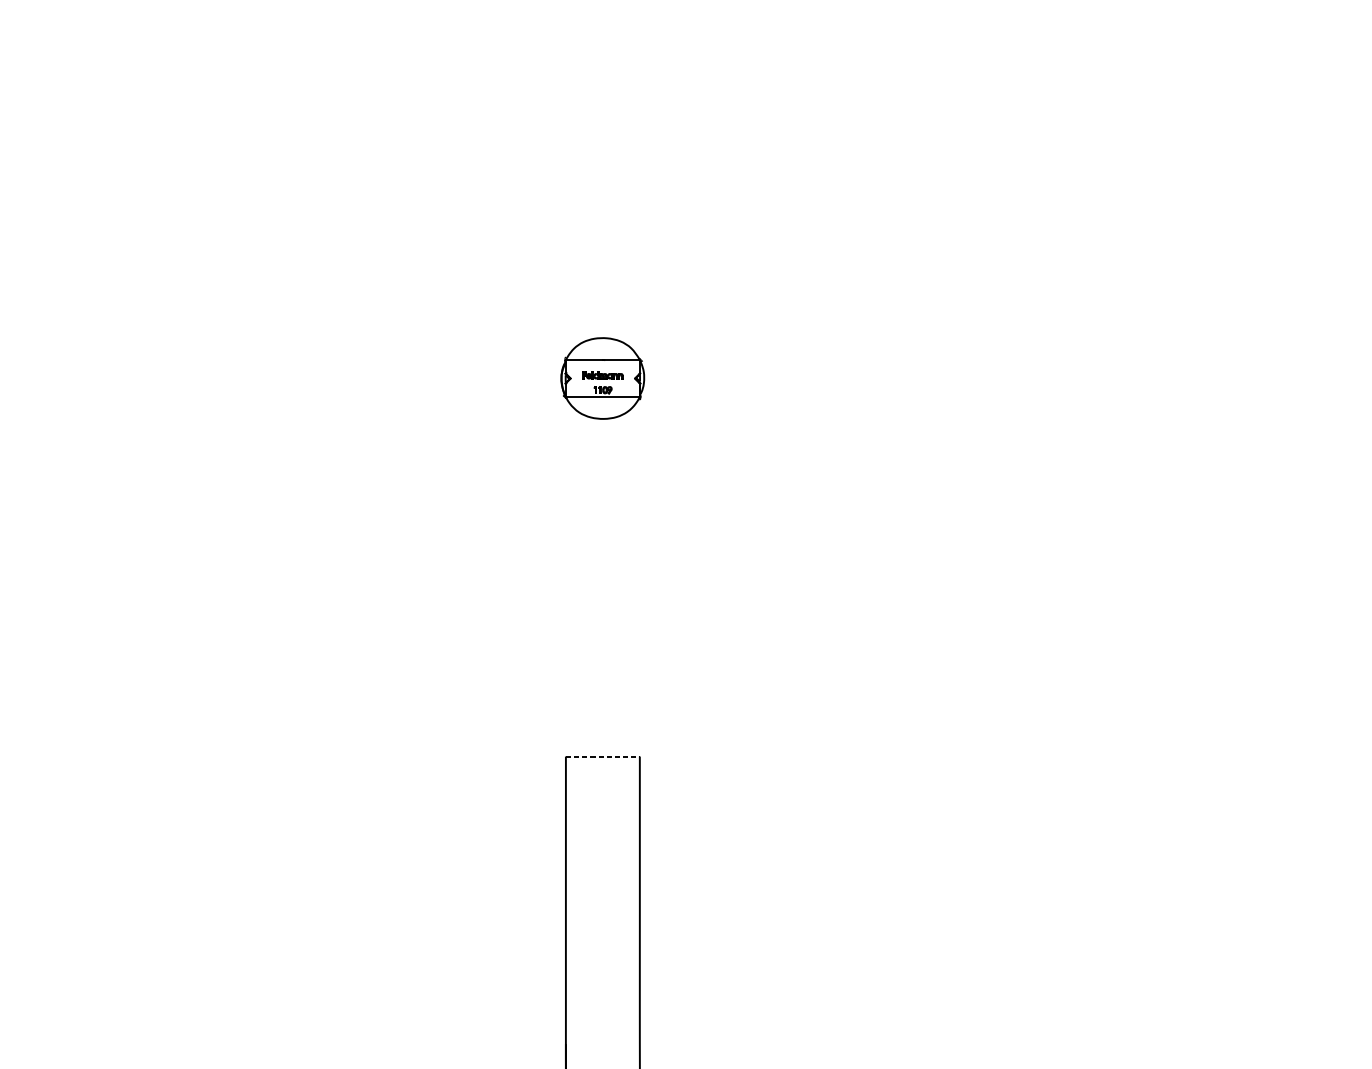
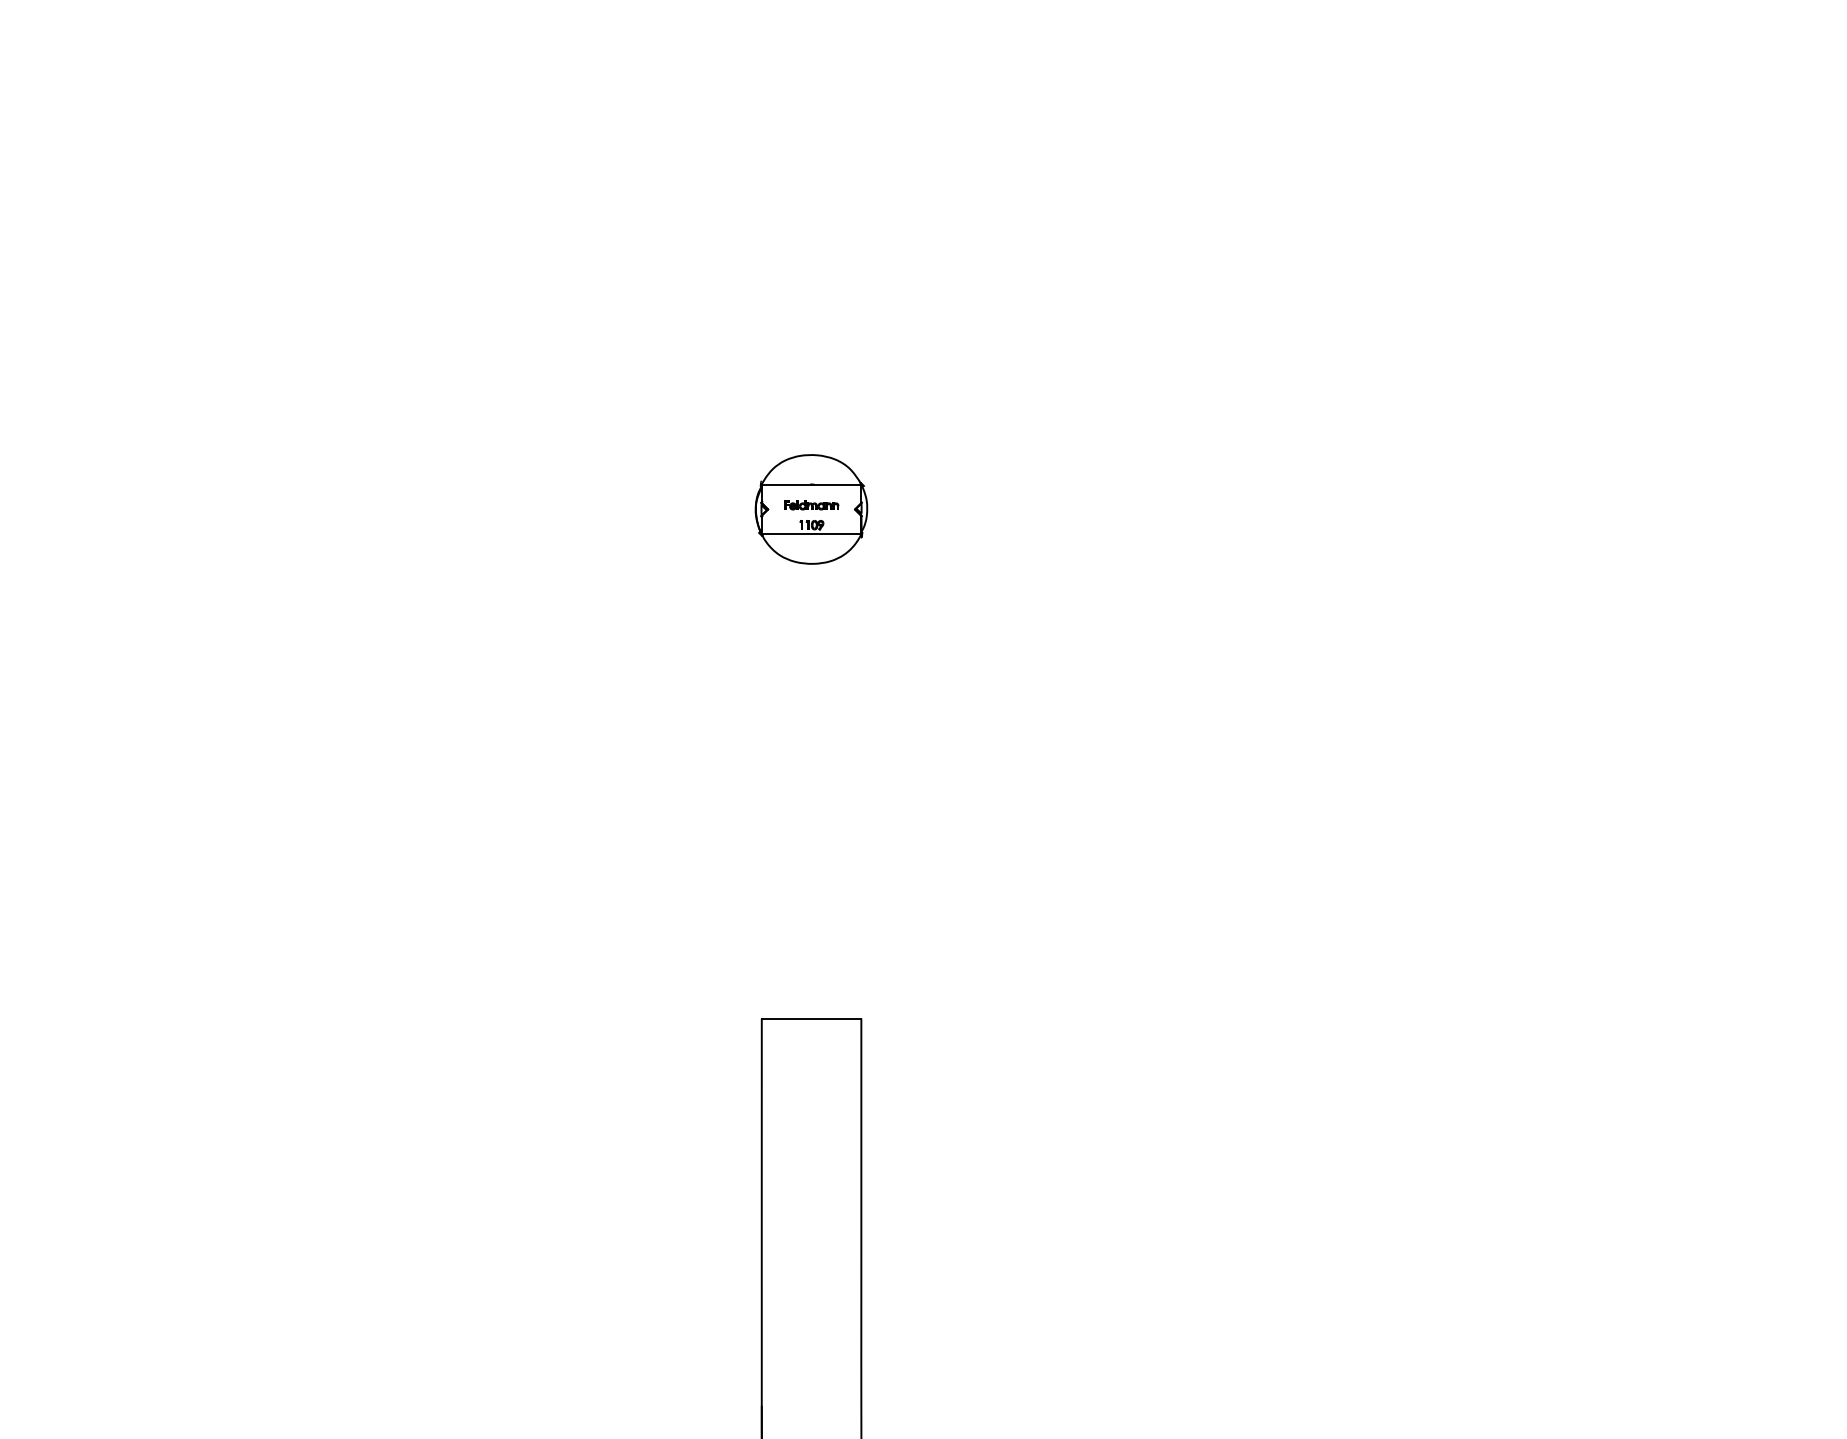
line: (602, 756) -> (811, 1018), dashed -> solid

